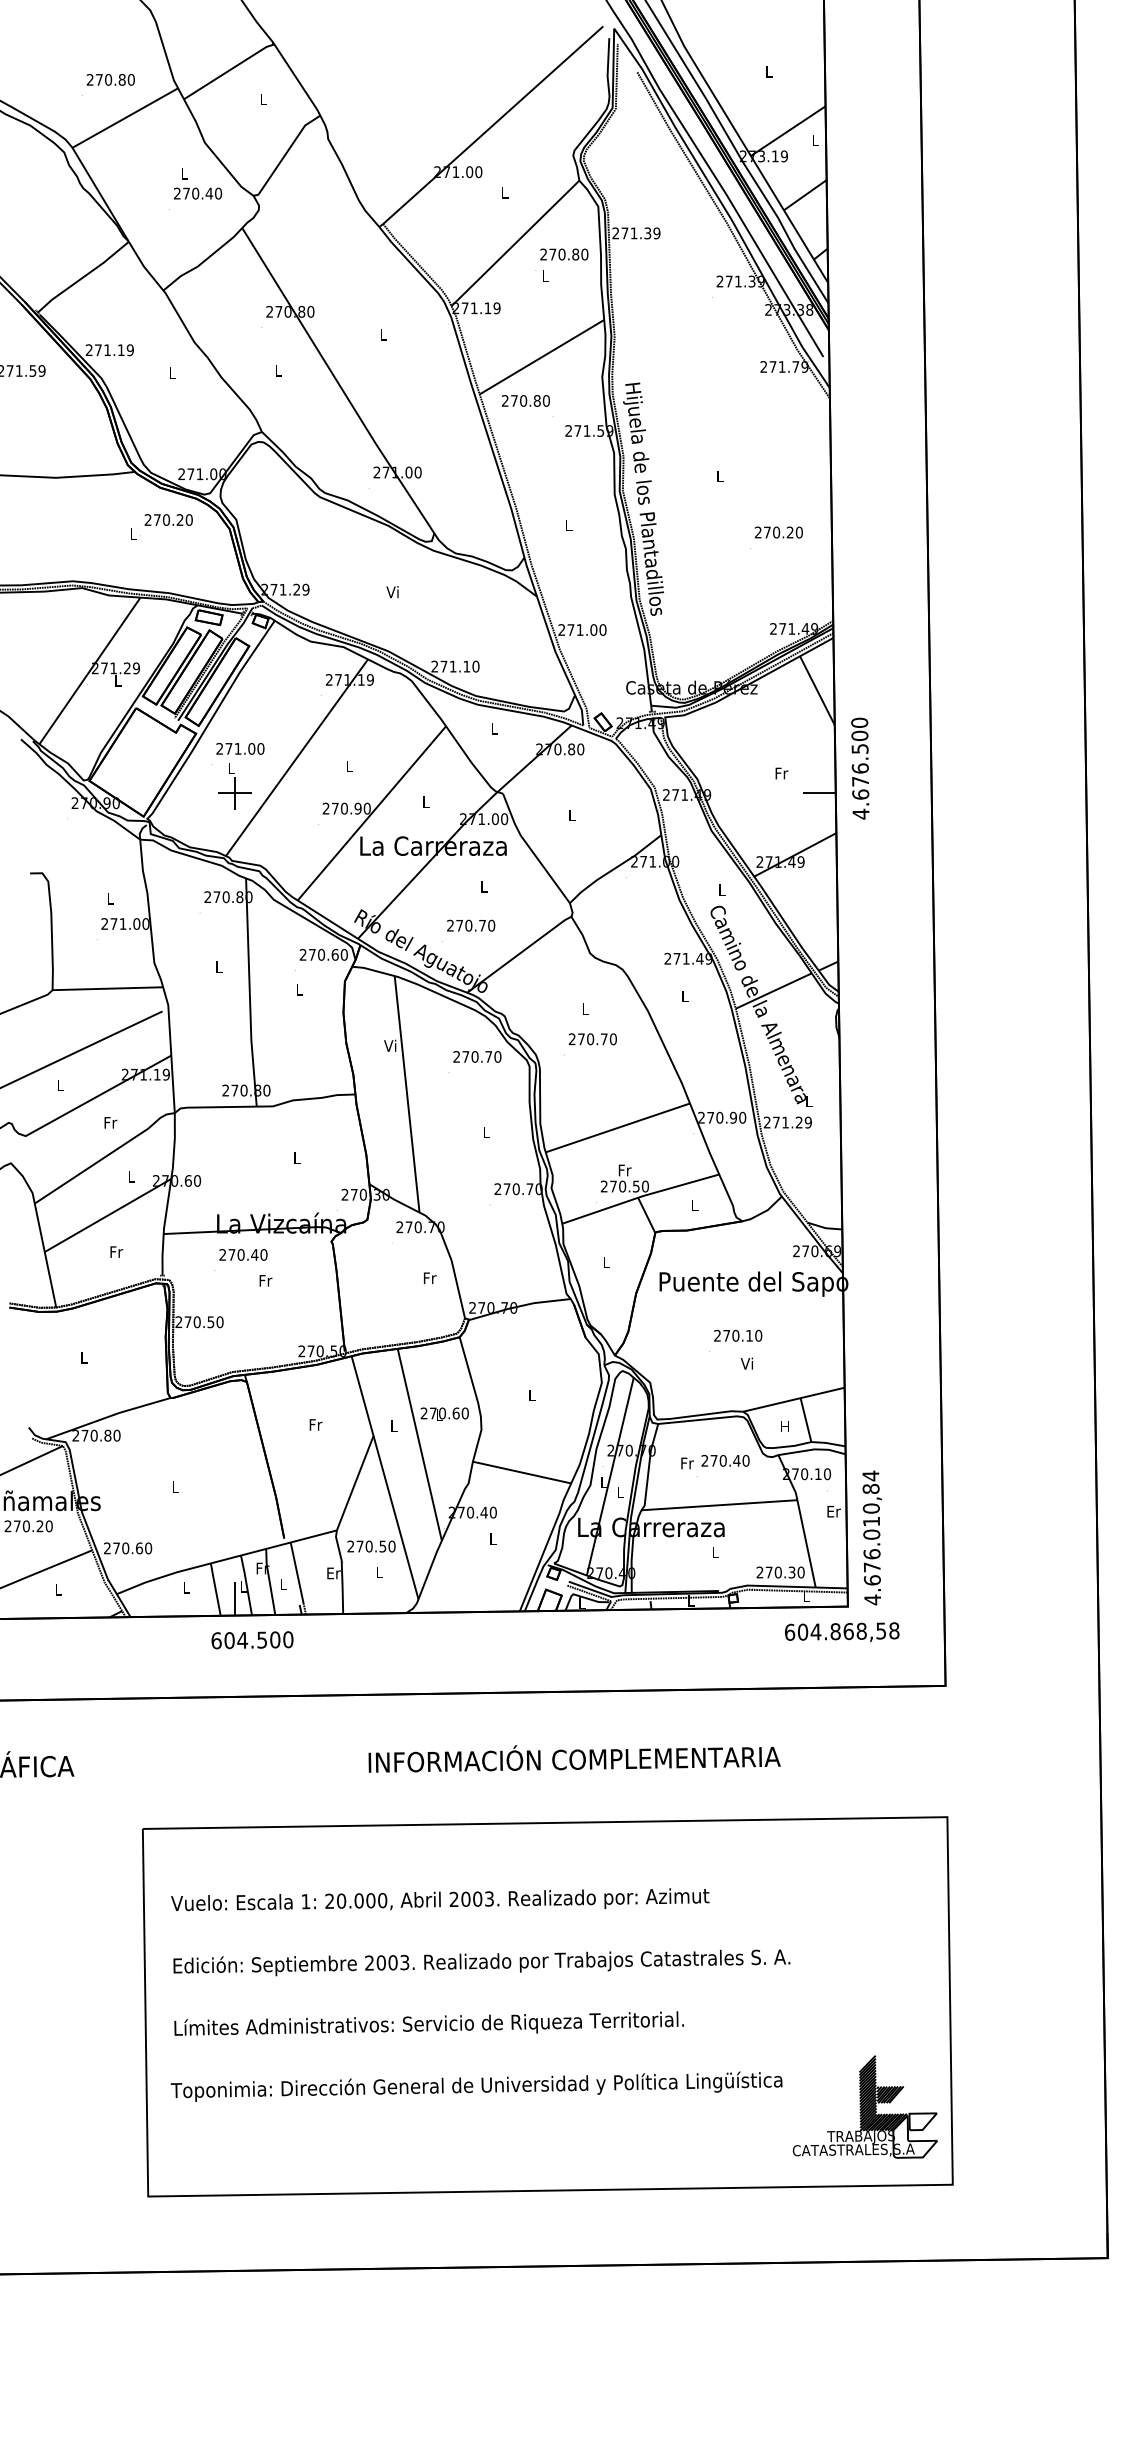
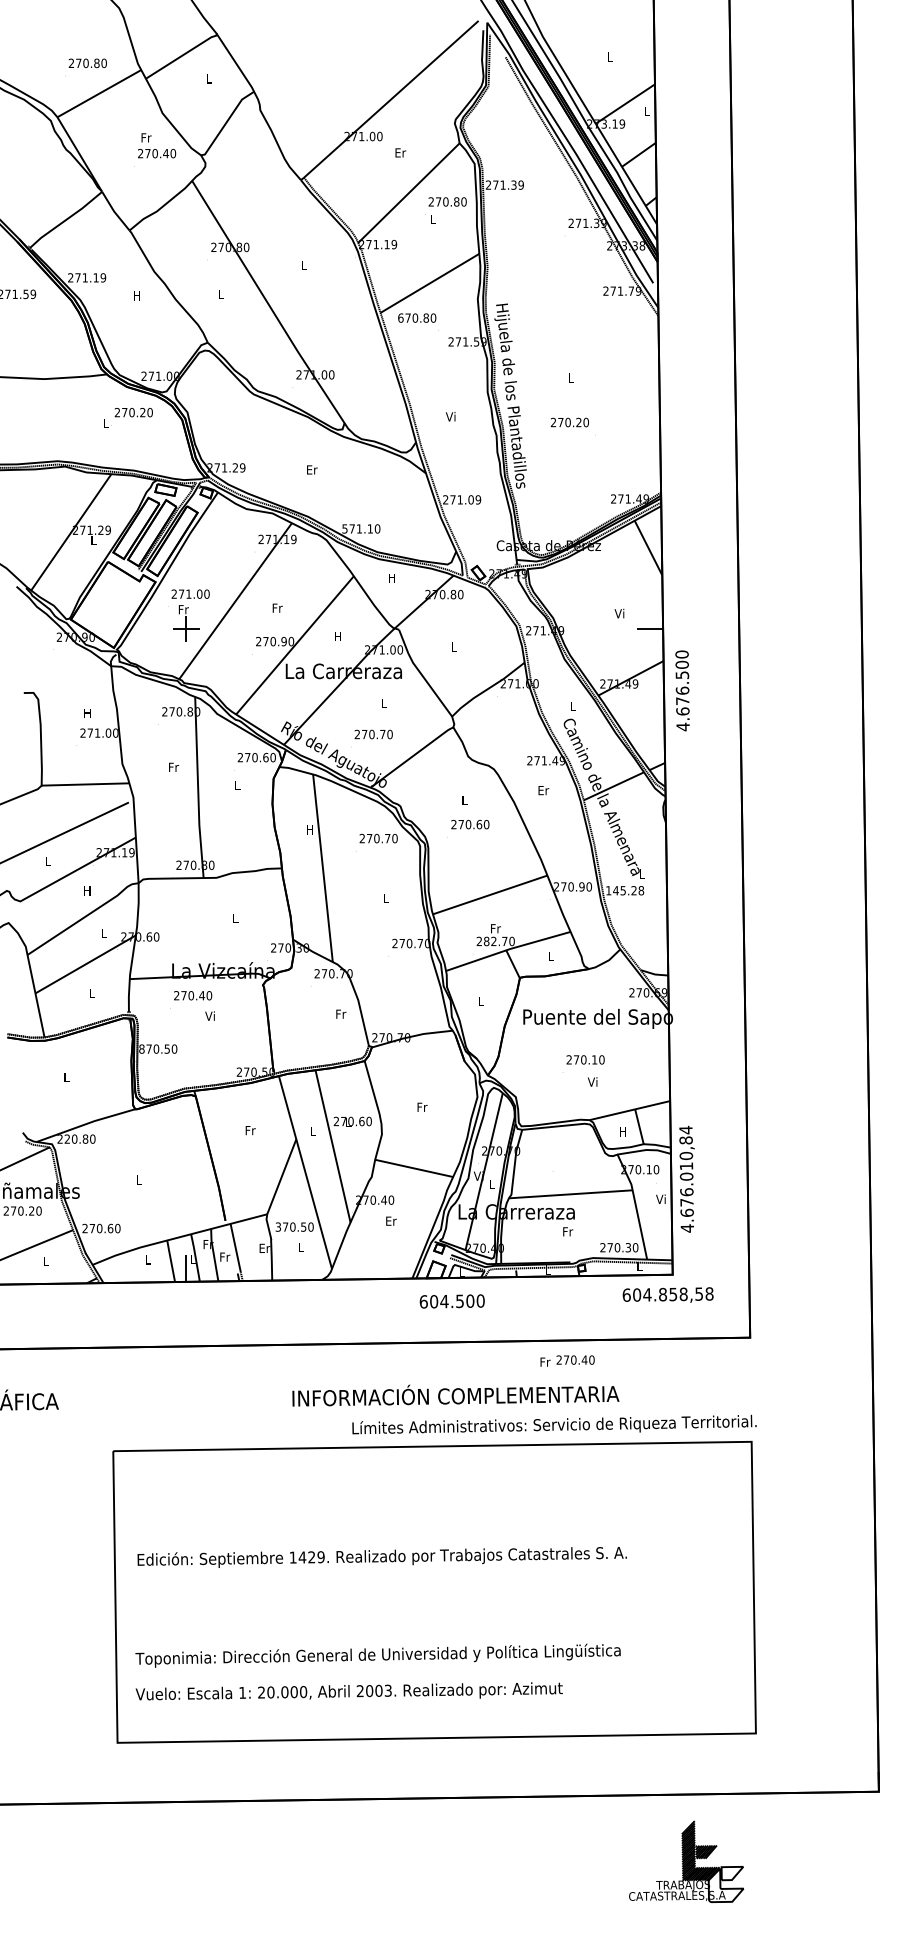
text: (184, 173) -> (146, 137), L -> Fr
text: (504, 192) -> (400, 152), L -> Er
text: (172, 372) -> (136, 295), L -> H
text: (504, 400) -> (400, 317), 270.80 -> 670.80
text: (567, 524) -> (450, 416), L -> Vi
text: (778, 532) -> (569, 422), moved
text: (392, 591) -> (311, 469), Vi -> Er
text: (601, 629) -> (477, 499), 271.00 -> 271.09
text: (434, 666) -> (344, 528), 271.10 -> 571.10
text: (493, 729) -> (391, 578), L -> H
text: (349, 765) -> (277, 607), L -> Fr
text: (231, 768) -> (183, 609), L -> Fr
text: (860, 768) -> (682, 690), moved
text: (780, 773) -> (619, 613), Fr -> Vi
text: (425, 802) -> (337, 636), L -> H
text: (110, 899) -> (87, 713), L -> H
text: (220, 966) -> (174, 766), L -> Fr
text: (685, 996) -> (543, 790), L -> Er
text: (604, 1039) -> (479, 824), 270.70 -> 270.60
text: (390, 1045) -> (309, 829), Vi -> H
text: (110, 1122) -> (87, 890), Fr -> H
text: (788, 1122) -> (625, 890), 271.29 -> 145.28
text: (624, 1186) -> (495, 941), 270.50 -> 282.70
text: (116, 1252) -> (92, 993), Fr -> L
text: (265, 1279) -> (210, 1015), Fr -> Vi
text: (178, 1321) -> (141, 1048), 270.50 -> 870.50
text: (532, 1394) -> (422, 1106), L -> Fr
text: (83, 1434) -> (66, 1138), 270.80 -> 220.80
text: (715, 1461) -> (567, 1360), moved
text: (603, 1481) -> (478, 1175), L -> Vi
text: (833, 1510) -> (661, 1198), Er -> Vi
text: (871, 1536) -> (686, 1178), moved
text: (493, 1538) -> (391, 1220), L -> Er
text: (349, 1547) -> (277, 1227), 270.50 -> 370.50
text: (716, 1552) -> (568, 1231), L -> Fr
text: (284, 1583) -> (225, 1256), L -> Fr
text: (848, 1631) -> (673, 1294), 604.868,58 -> 604.858,58
text: (251, 1640) -> (451, 1301), moved
text: (439, 1899) -> (348, 1691), moved
text: (386, 1962) -> (306, 1557), 2003. -> 1429.
text: (429, 2023) -> (554, 1424), moved
part: (865, 2106) -> (686, 1861), moved

